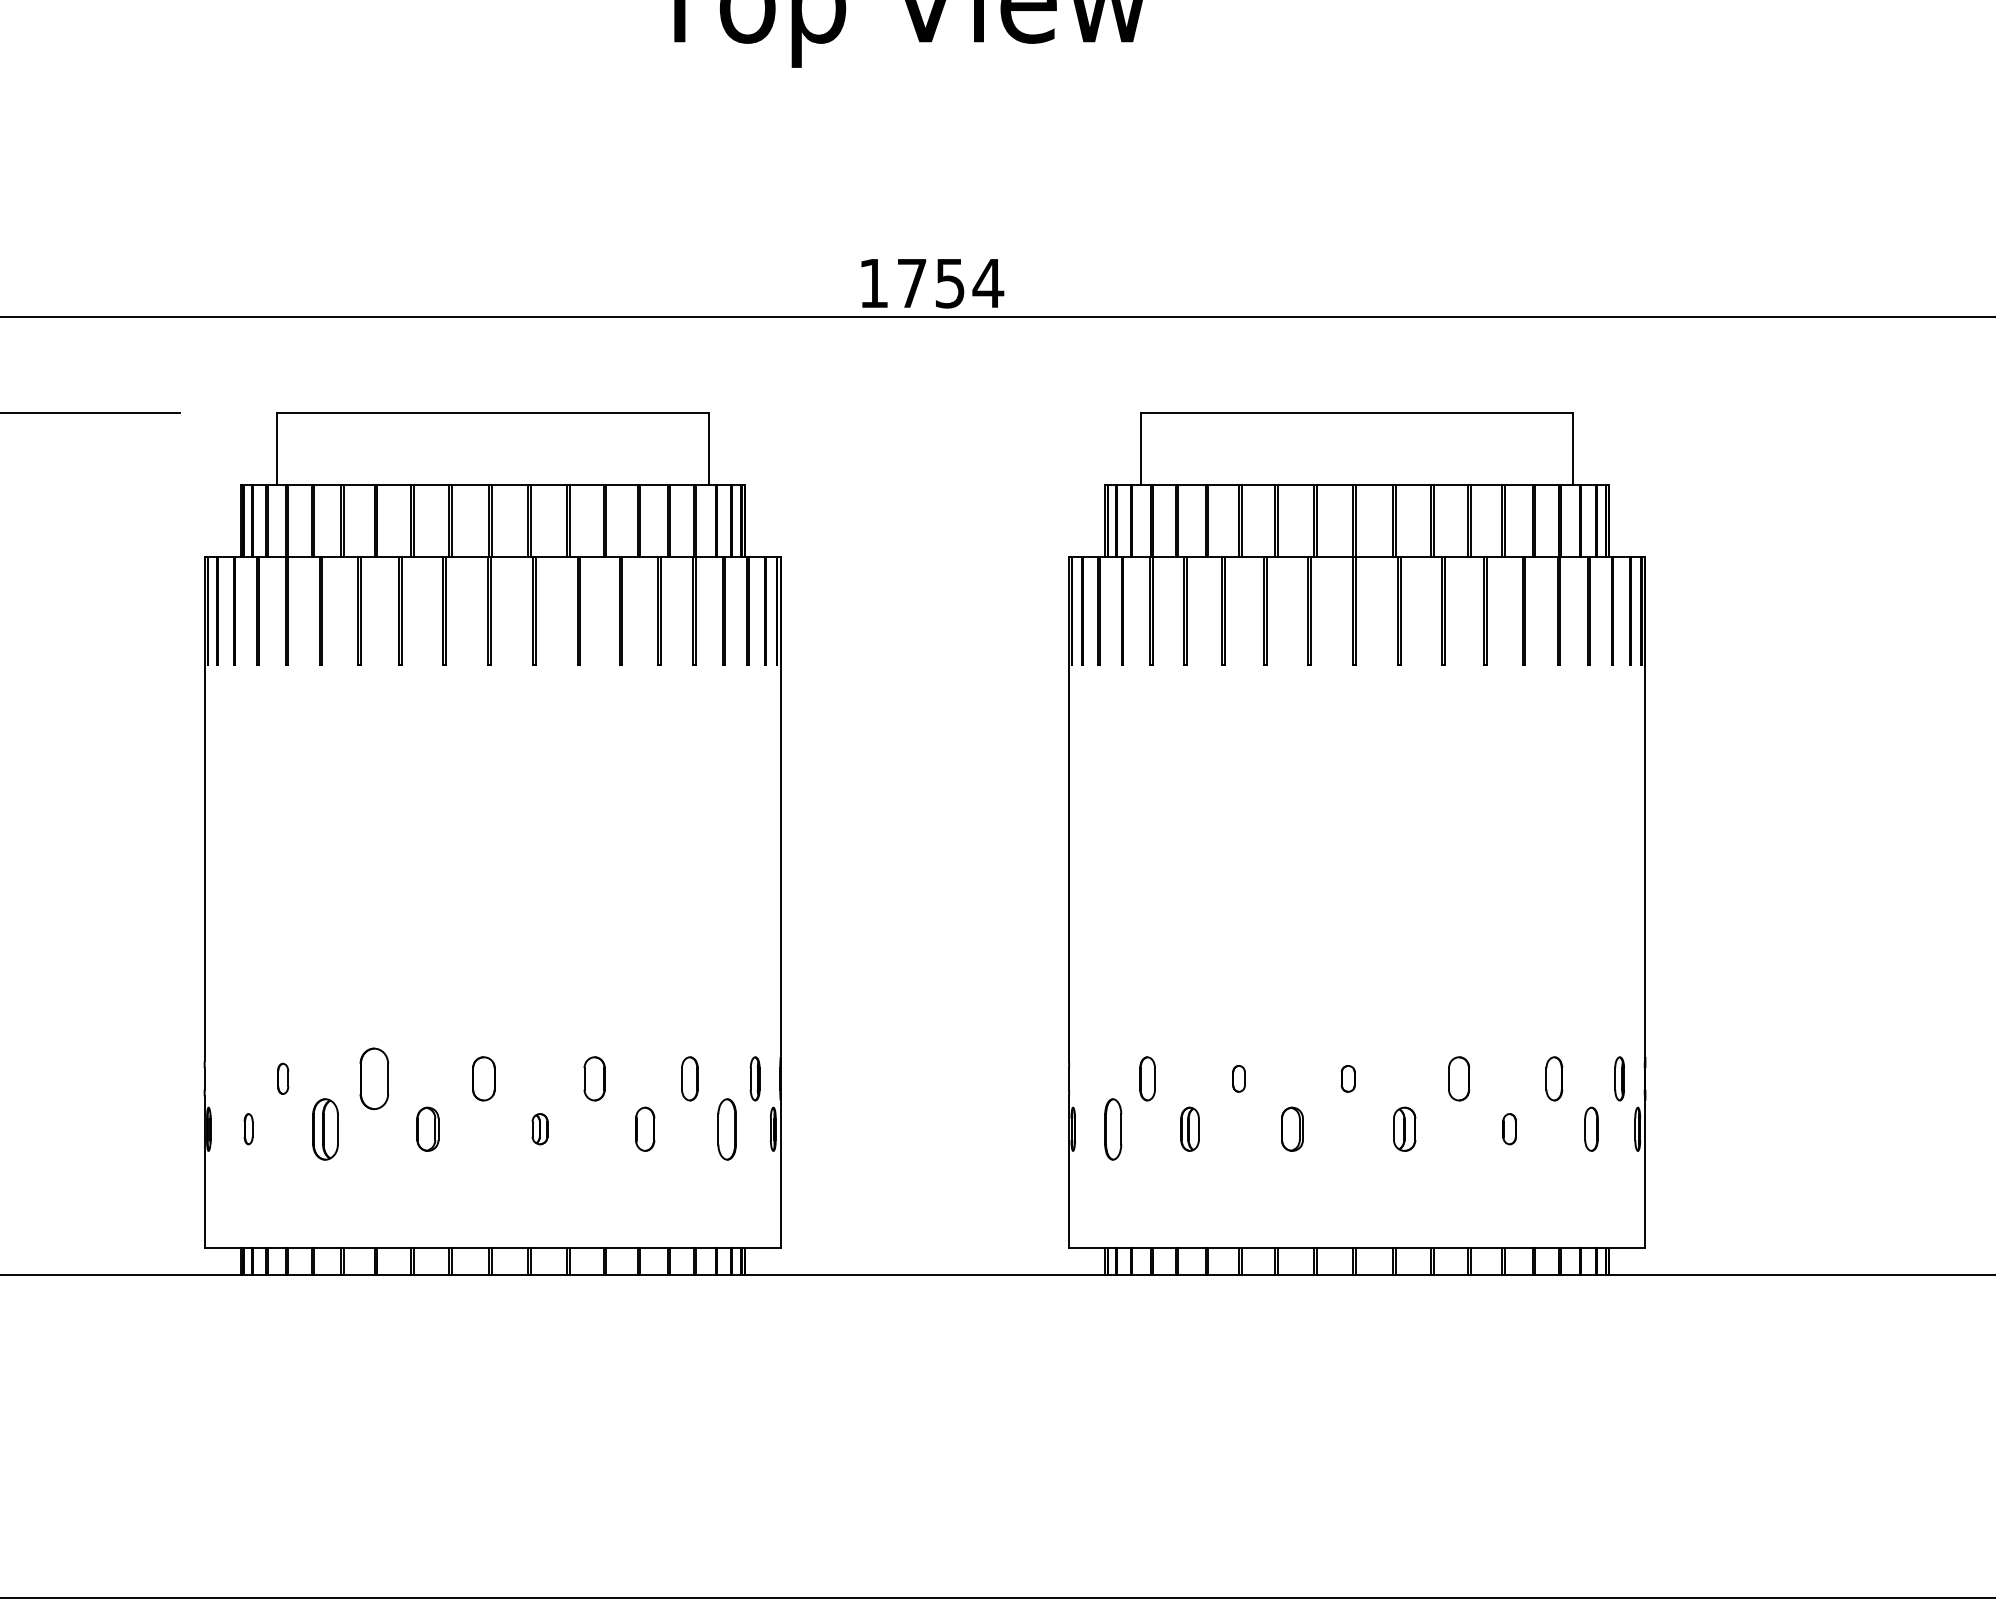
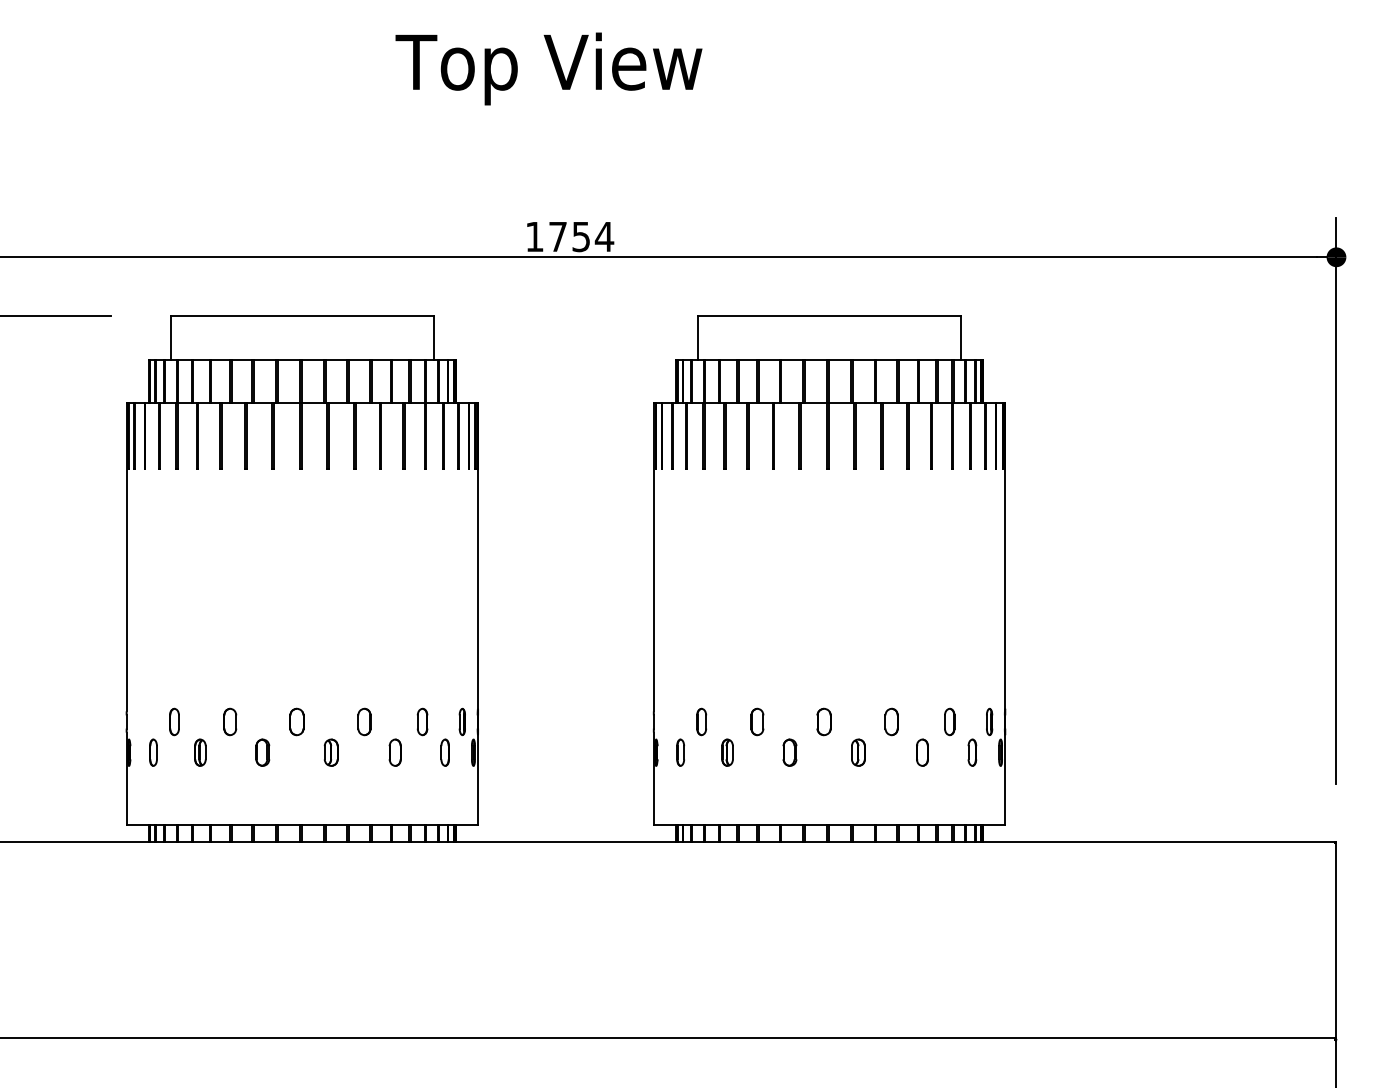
part: (283, 1078) -> (174, 721), size x1.43
part: (374, 1078) -> (230, 721), size x0.71
part: (1239, 1078) -> (757, 721), size x1.67
part: (1347, 1078) -> (823, 721), size x1.67
part: (248, 1128) -> (153, 752), size x1.43
part: (325, 1128) -> (200, 752), size x0.71
part: (538, 1128) -> (330, 752), size x1.43
part: (725, 1128) -> (444, 752), size x0.71
part: (1112, 1128) -> (680, 752), size x0.71
part: (1509, 1128) -> (922, 752), size x1.43

